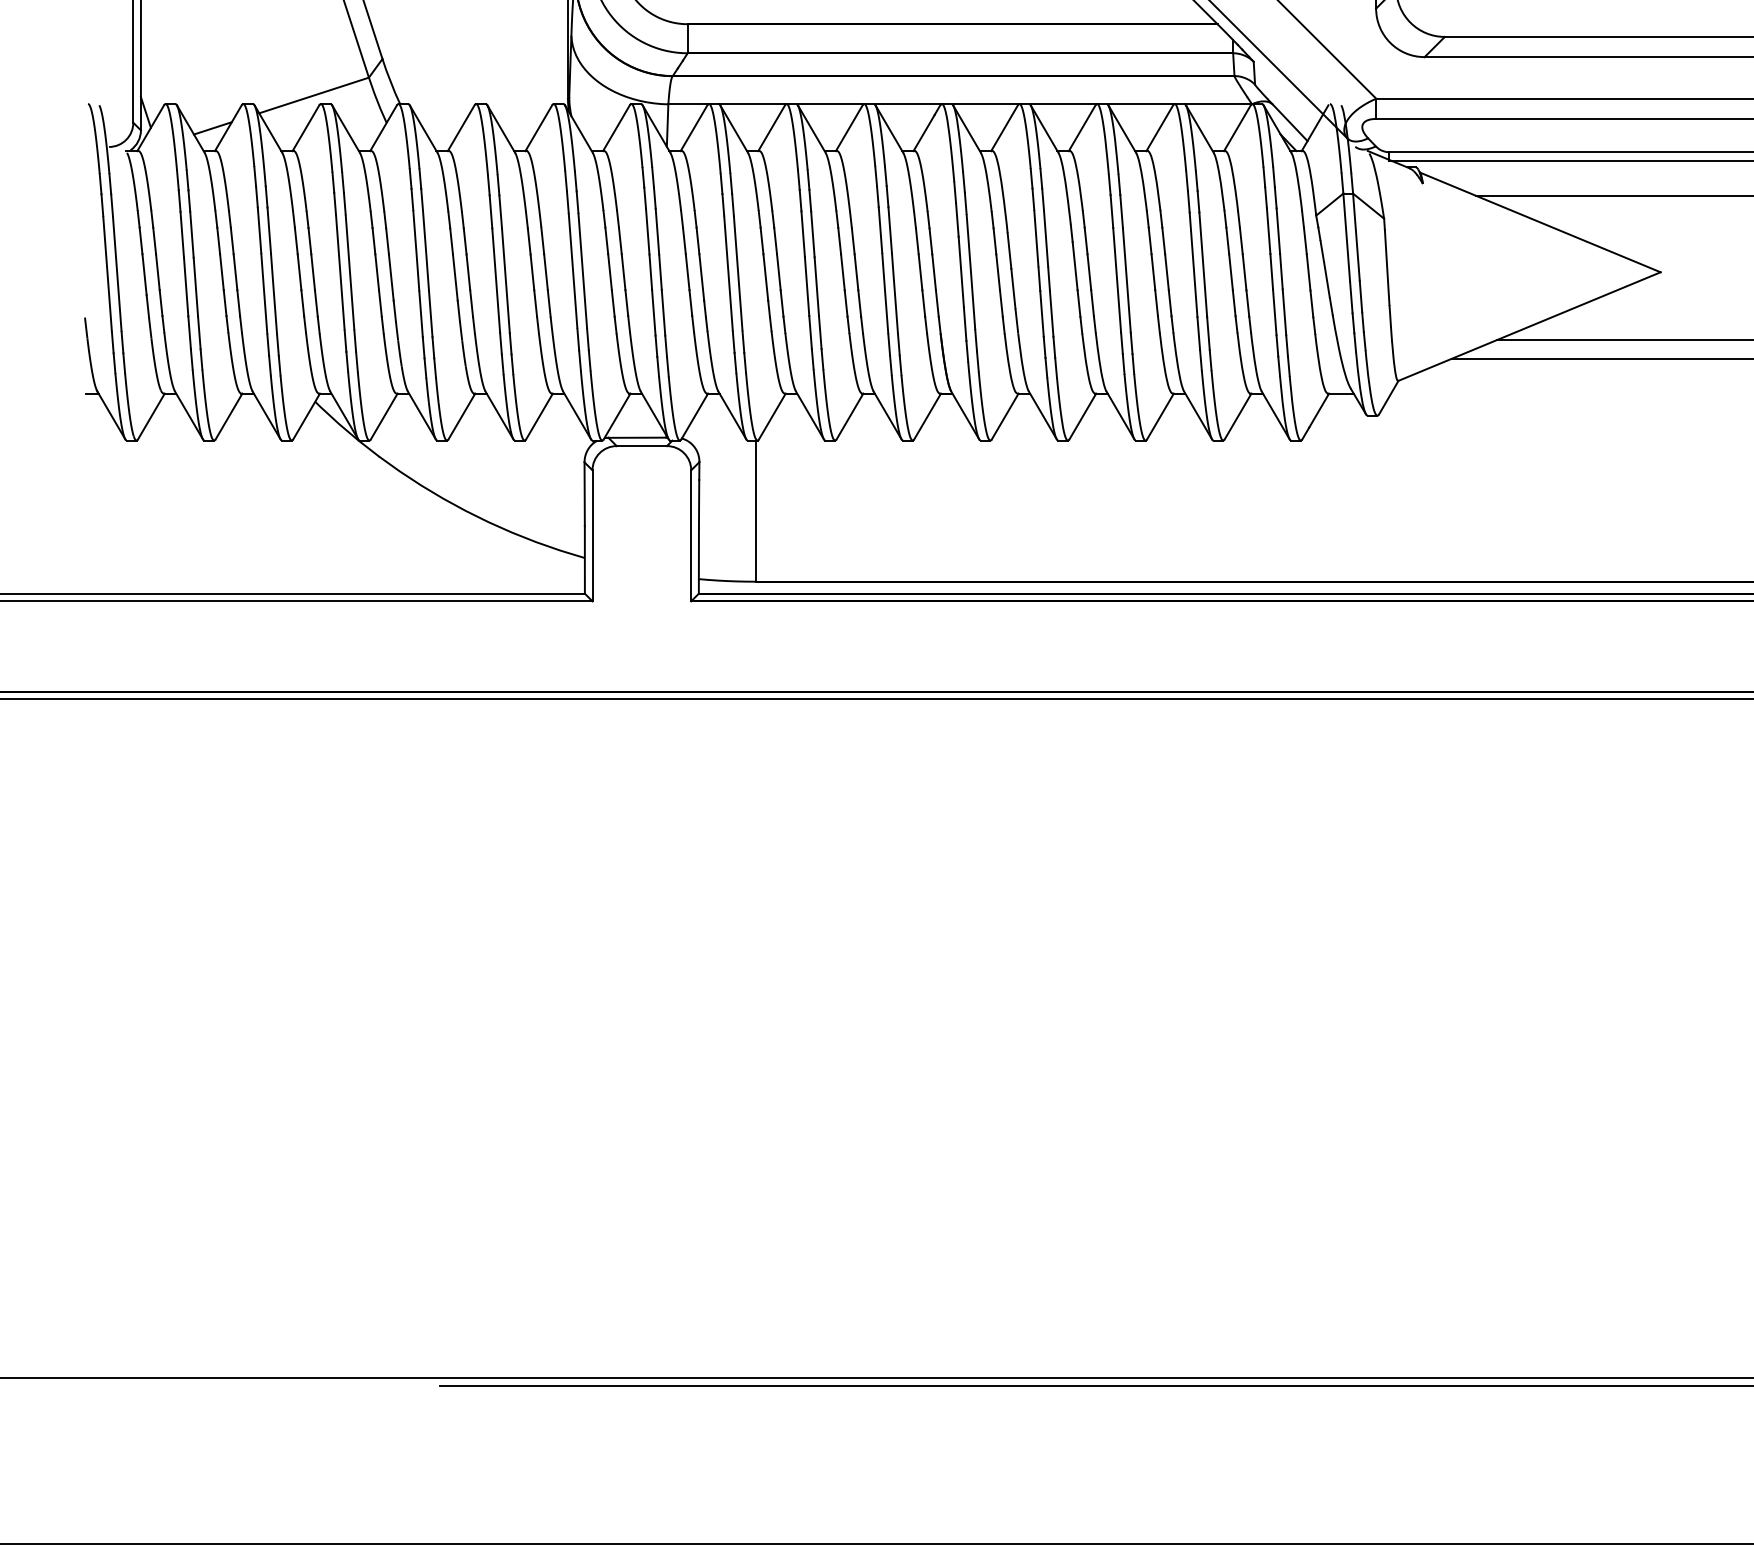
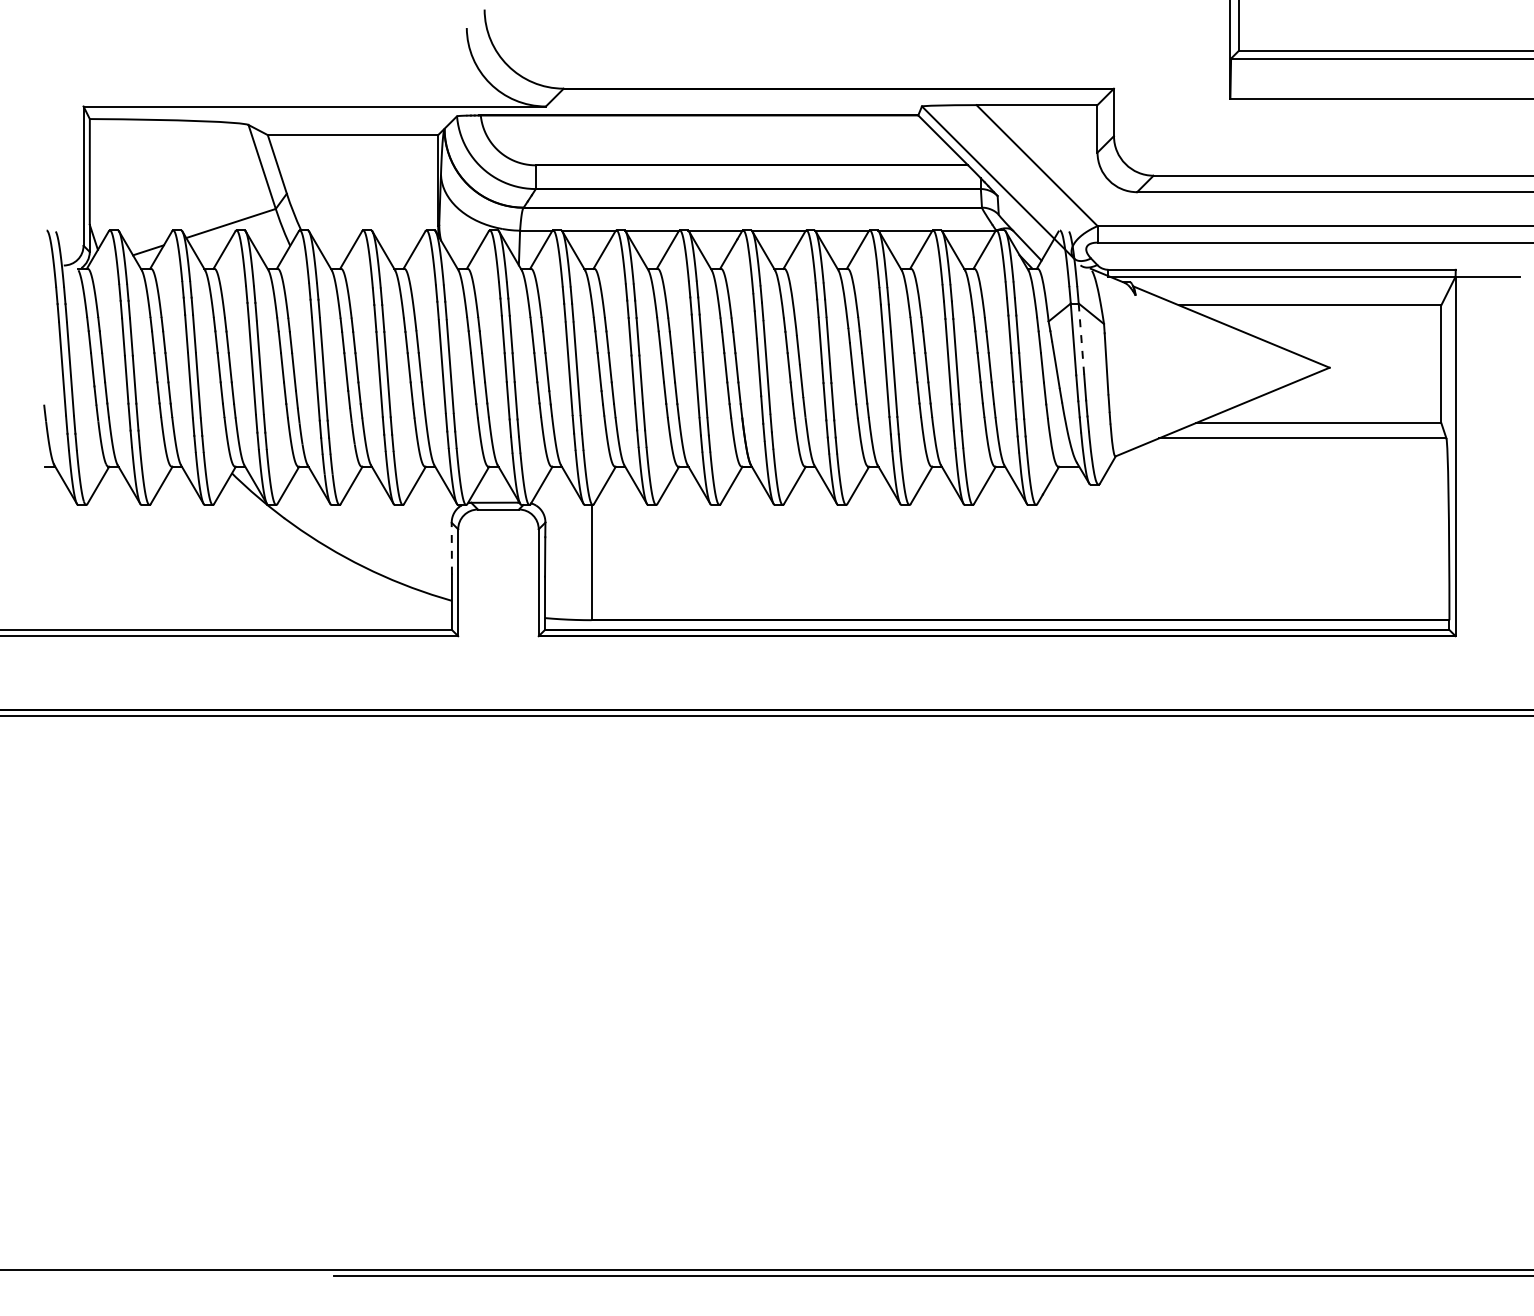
line: (1356, 237) -> (1081, 339), solid -> dashed
line: (584, 493) -> (451, 548), solid -> dashed

